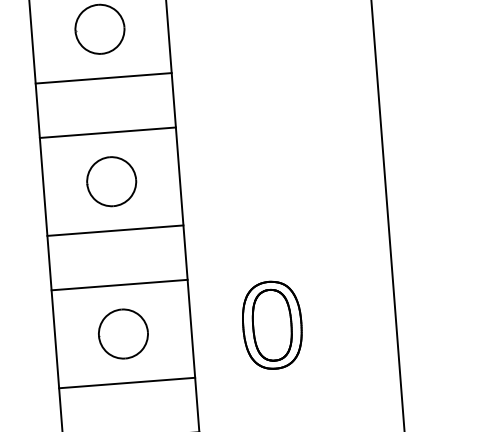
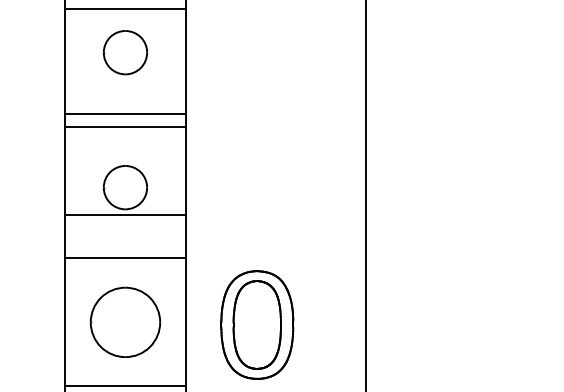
line: (103, 78) -> (125, 114), moved
line: (107, 132) -> (125, 127), moved
line: (115, 231) -> (125, 215), moved
line: (119, 285) -> (125, 258), moved
part: (271, 324) -> (256, 324), size x1.4
part: (123, 333) -> (125, 322), size x1.6
line: (127, 383) -> (125, 386), moved

